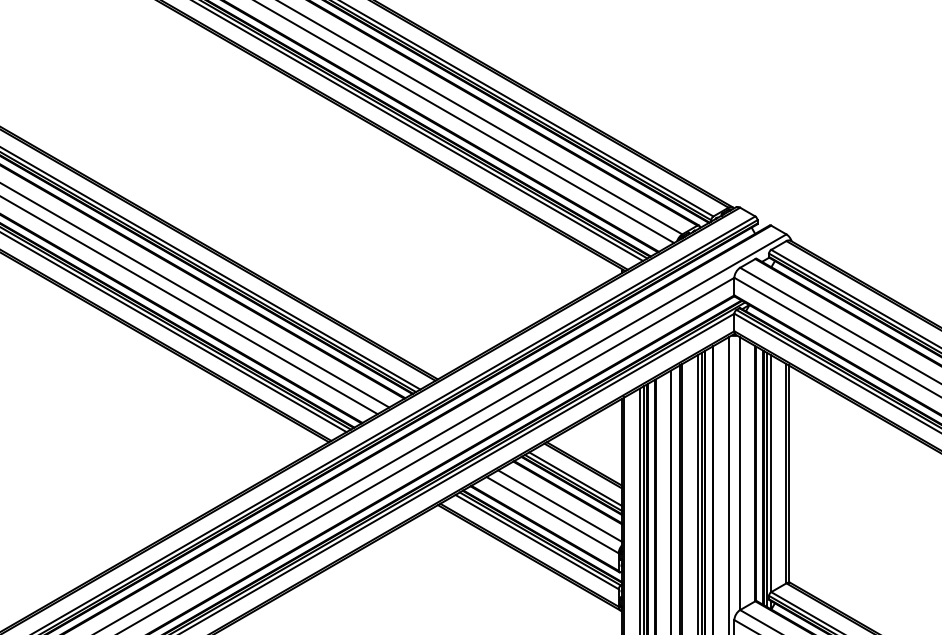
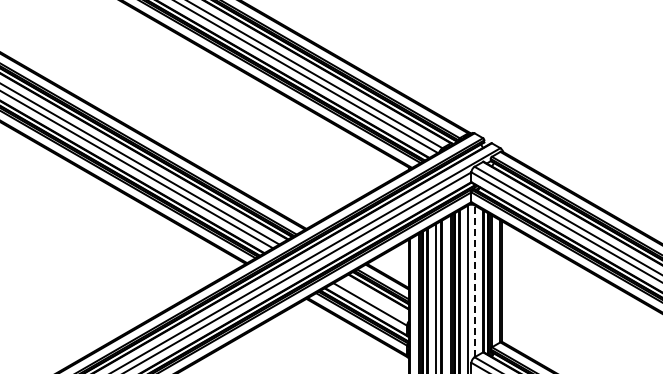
line: (739, 473) -> (474, 281), solid -> dashed
line: (560, 506) -> (374, 299), removed

